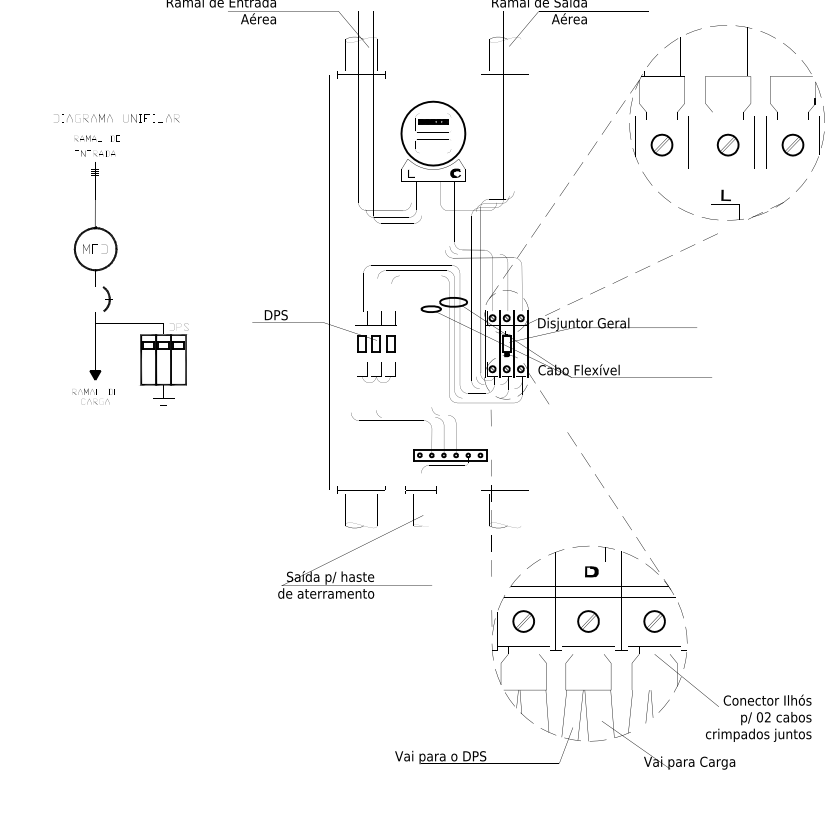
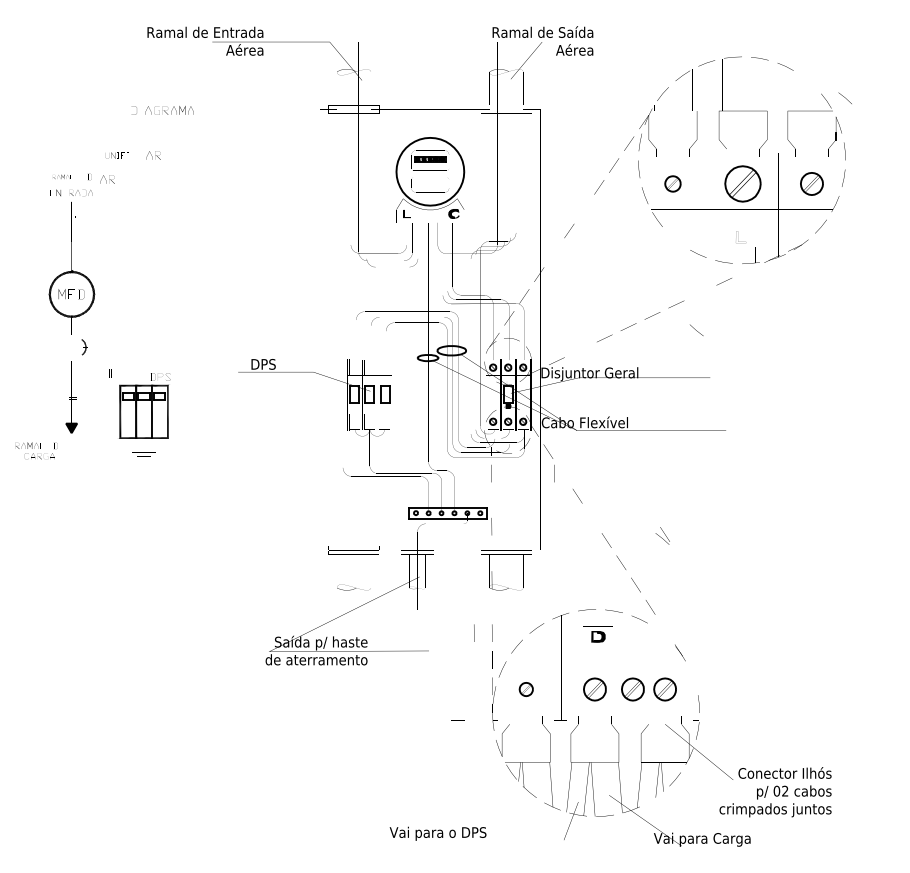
line: (788, 47) -> (844, 97), moved
part: (83, 118) -> (162, 110), moved
part: (136, 118) -> (115, 155), size x0.7
part: (84, 138) -> (60, 176), size x0.7
part: (129, 140) -> (107, 179), added
part: (661, 144) -> (672, 183), size x0.7
part: (728, 144) -> (743, 183), size x1.6
line: (578, 169) -> (584, 209), removed
fill: (725, 195) -> (740, 237), removed
line: (663, 196) -> (695, 329), moved
line: (550, 209) -> (554, 252), removed
line: (687, 247) -> (700, 292), removed
part: (107, 298) -> (84, 346), size x0.6
line: (574, 301) -> (580, 349), removed
part: (92, 396) -> (36, 450), moved
line: (550, 417) -> (554, 473), added
line: (586, 460) -> (592, 518), removed
part: (652, 565) -> (662, 535), moved
line: (475, 567) -> (474, 632), added
part: (680, 610) -> (692, 677), removed
part: (524, 621) -> (526, 689), size x0.6
part: (623, 621) -> (632, 689), added
line: (621, 650) -> (457, 720), moved

